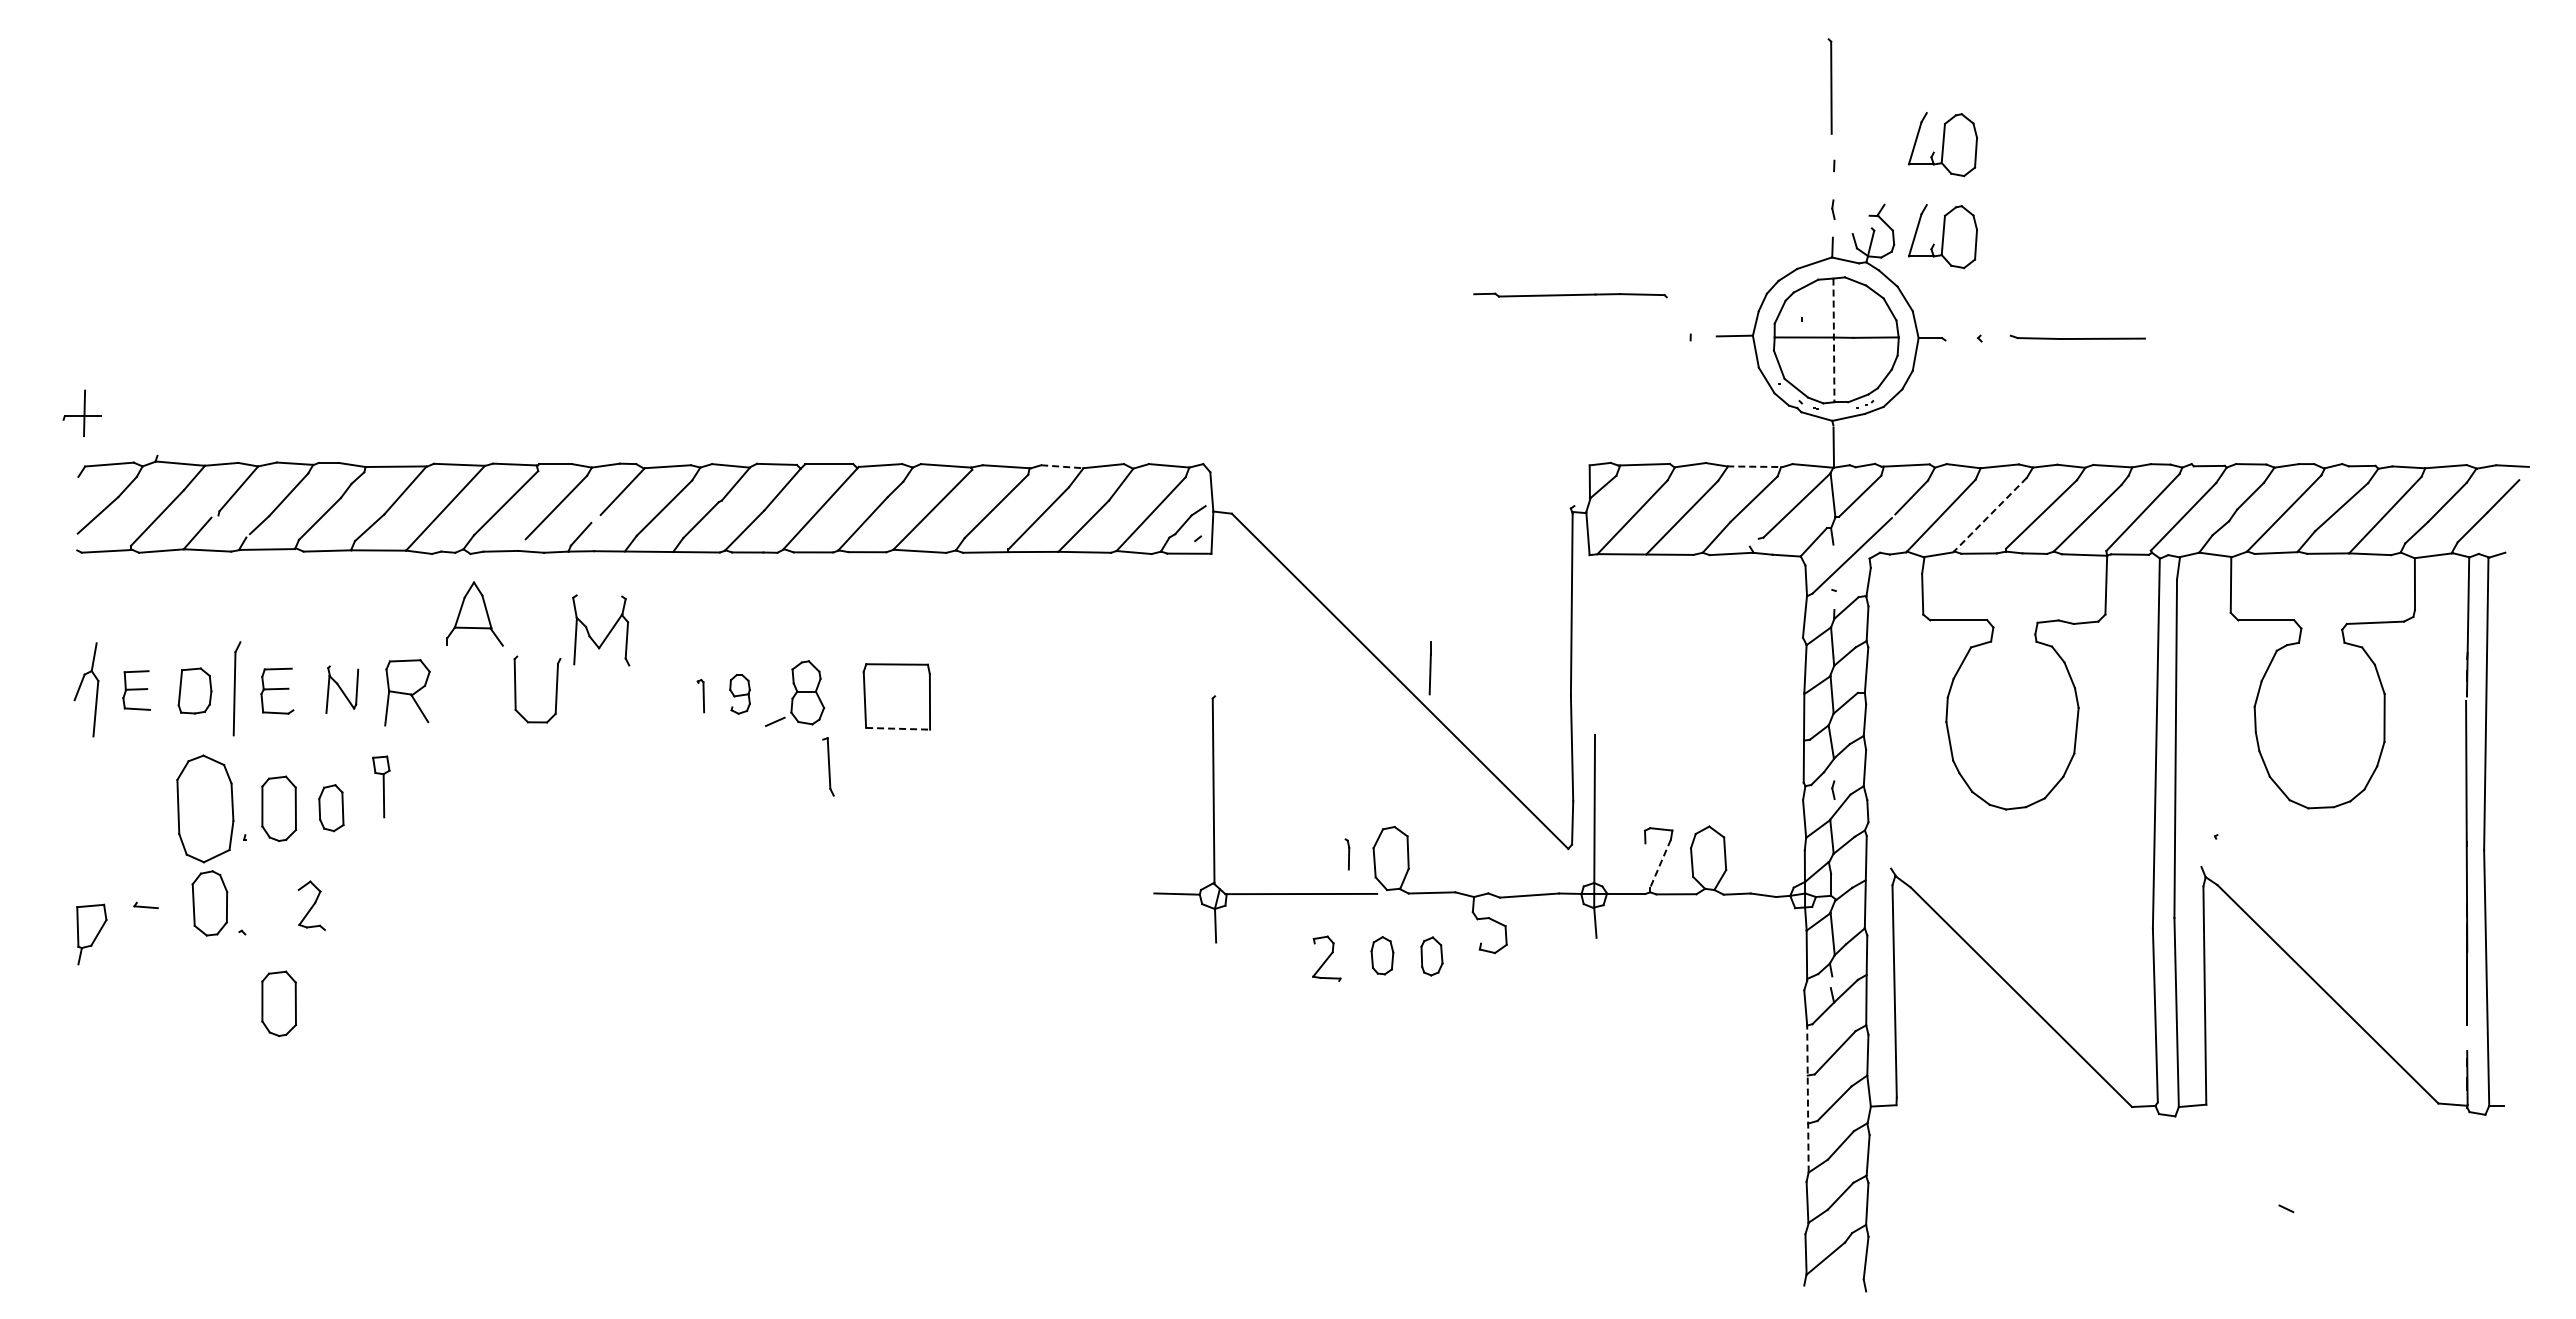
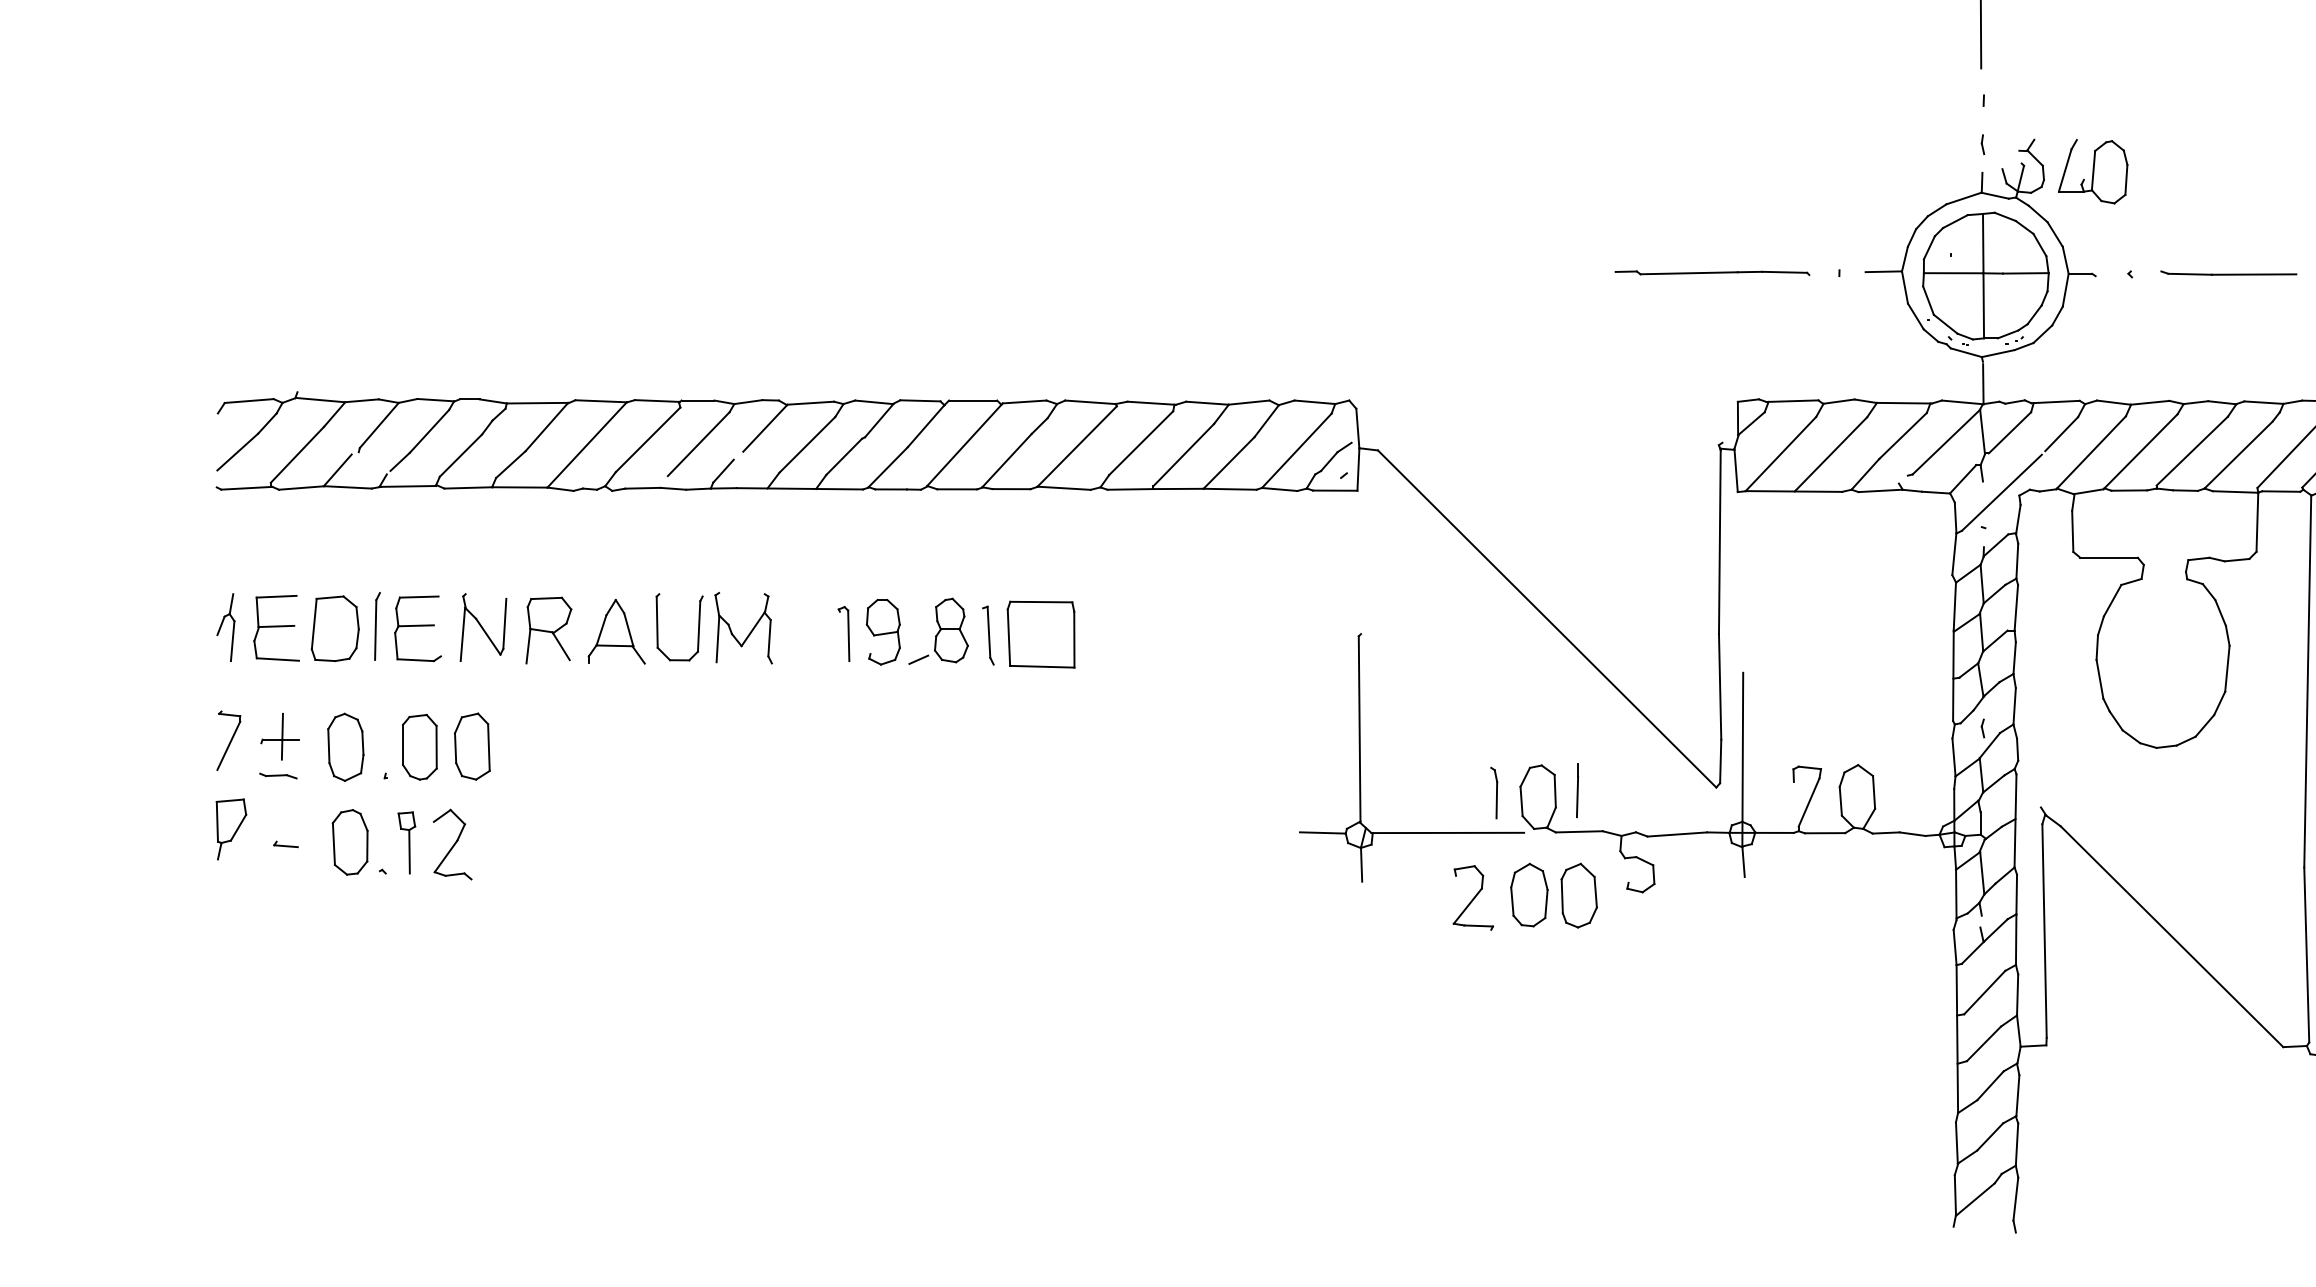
part: (1942, 144) -> (2092, 79), removed
part: (1570, 295) -> (1712, 273), moved
line: (1833, 340) -> (1983, 276), dashed -> solid
part: (81, 413) -> (279, 736), moved
line: (1062, 466) -> (1207, 402), dashed -> solid
line: (1755, 466) -> (1904, 402), dashed -> solid
line: (1989, 515) -> (2139, 452), dashed -> solid
part: (474, 613) -> (616, 631), moved
part: (606, 635) -> (749, 633), moved
line: (1429, 668) -> (1576, 791), moved
part: (236, 688) -> (376, 626), size x0.71
part: (85, 689) -> (225, 627), size x0.71
part: (341, 689) -> (482, 627), size x1.43
part: (136, 690) -> (276, 628), size x1.67
part: (194, 690) -> (334, 628), size x1.43
part: (277, 691) -> (418, 629), size x1.43
part: (739, 694) -> (882, 632), size x1.67
part: (700, 695) -> (843, 633), size x1.67
line: (898, 728) -> (1042, 666), dashed -> solid
part: (828, 766) -> (988, 635), moved
part: (381, 786) -> (407, 842), moved
part: (88, 802) -> (228, 740), added
part: (331, 807) -> (472, 745), size x1.43
part: (205, 808) -> (345, 746), size x0.62
part: (138, 837) -> (278, 776), added
part: (1347, 854) -> (1494, 793), size x1.67
line: (1660, 864) -> (1809, 803), dashed -> solid
part: (311, 905) -> (452, 844), size x1.43
part: (91, 934) -> (231, 829), moved
part: (1382, 955) -> (1529, 894), size x1.67
part: (1431, 956) -> (1578, 895), size x1.67
part: (1326, 958) -> (1473, 897), size x1.43
part: (278, 1003) -> (419, 943), removed
line: (1807, 1098) -> (1956, 1038), dashed -> solid

